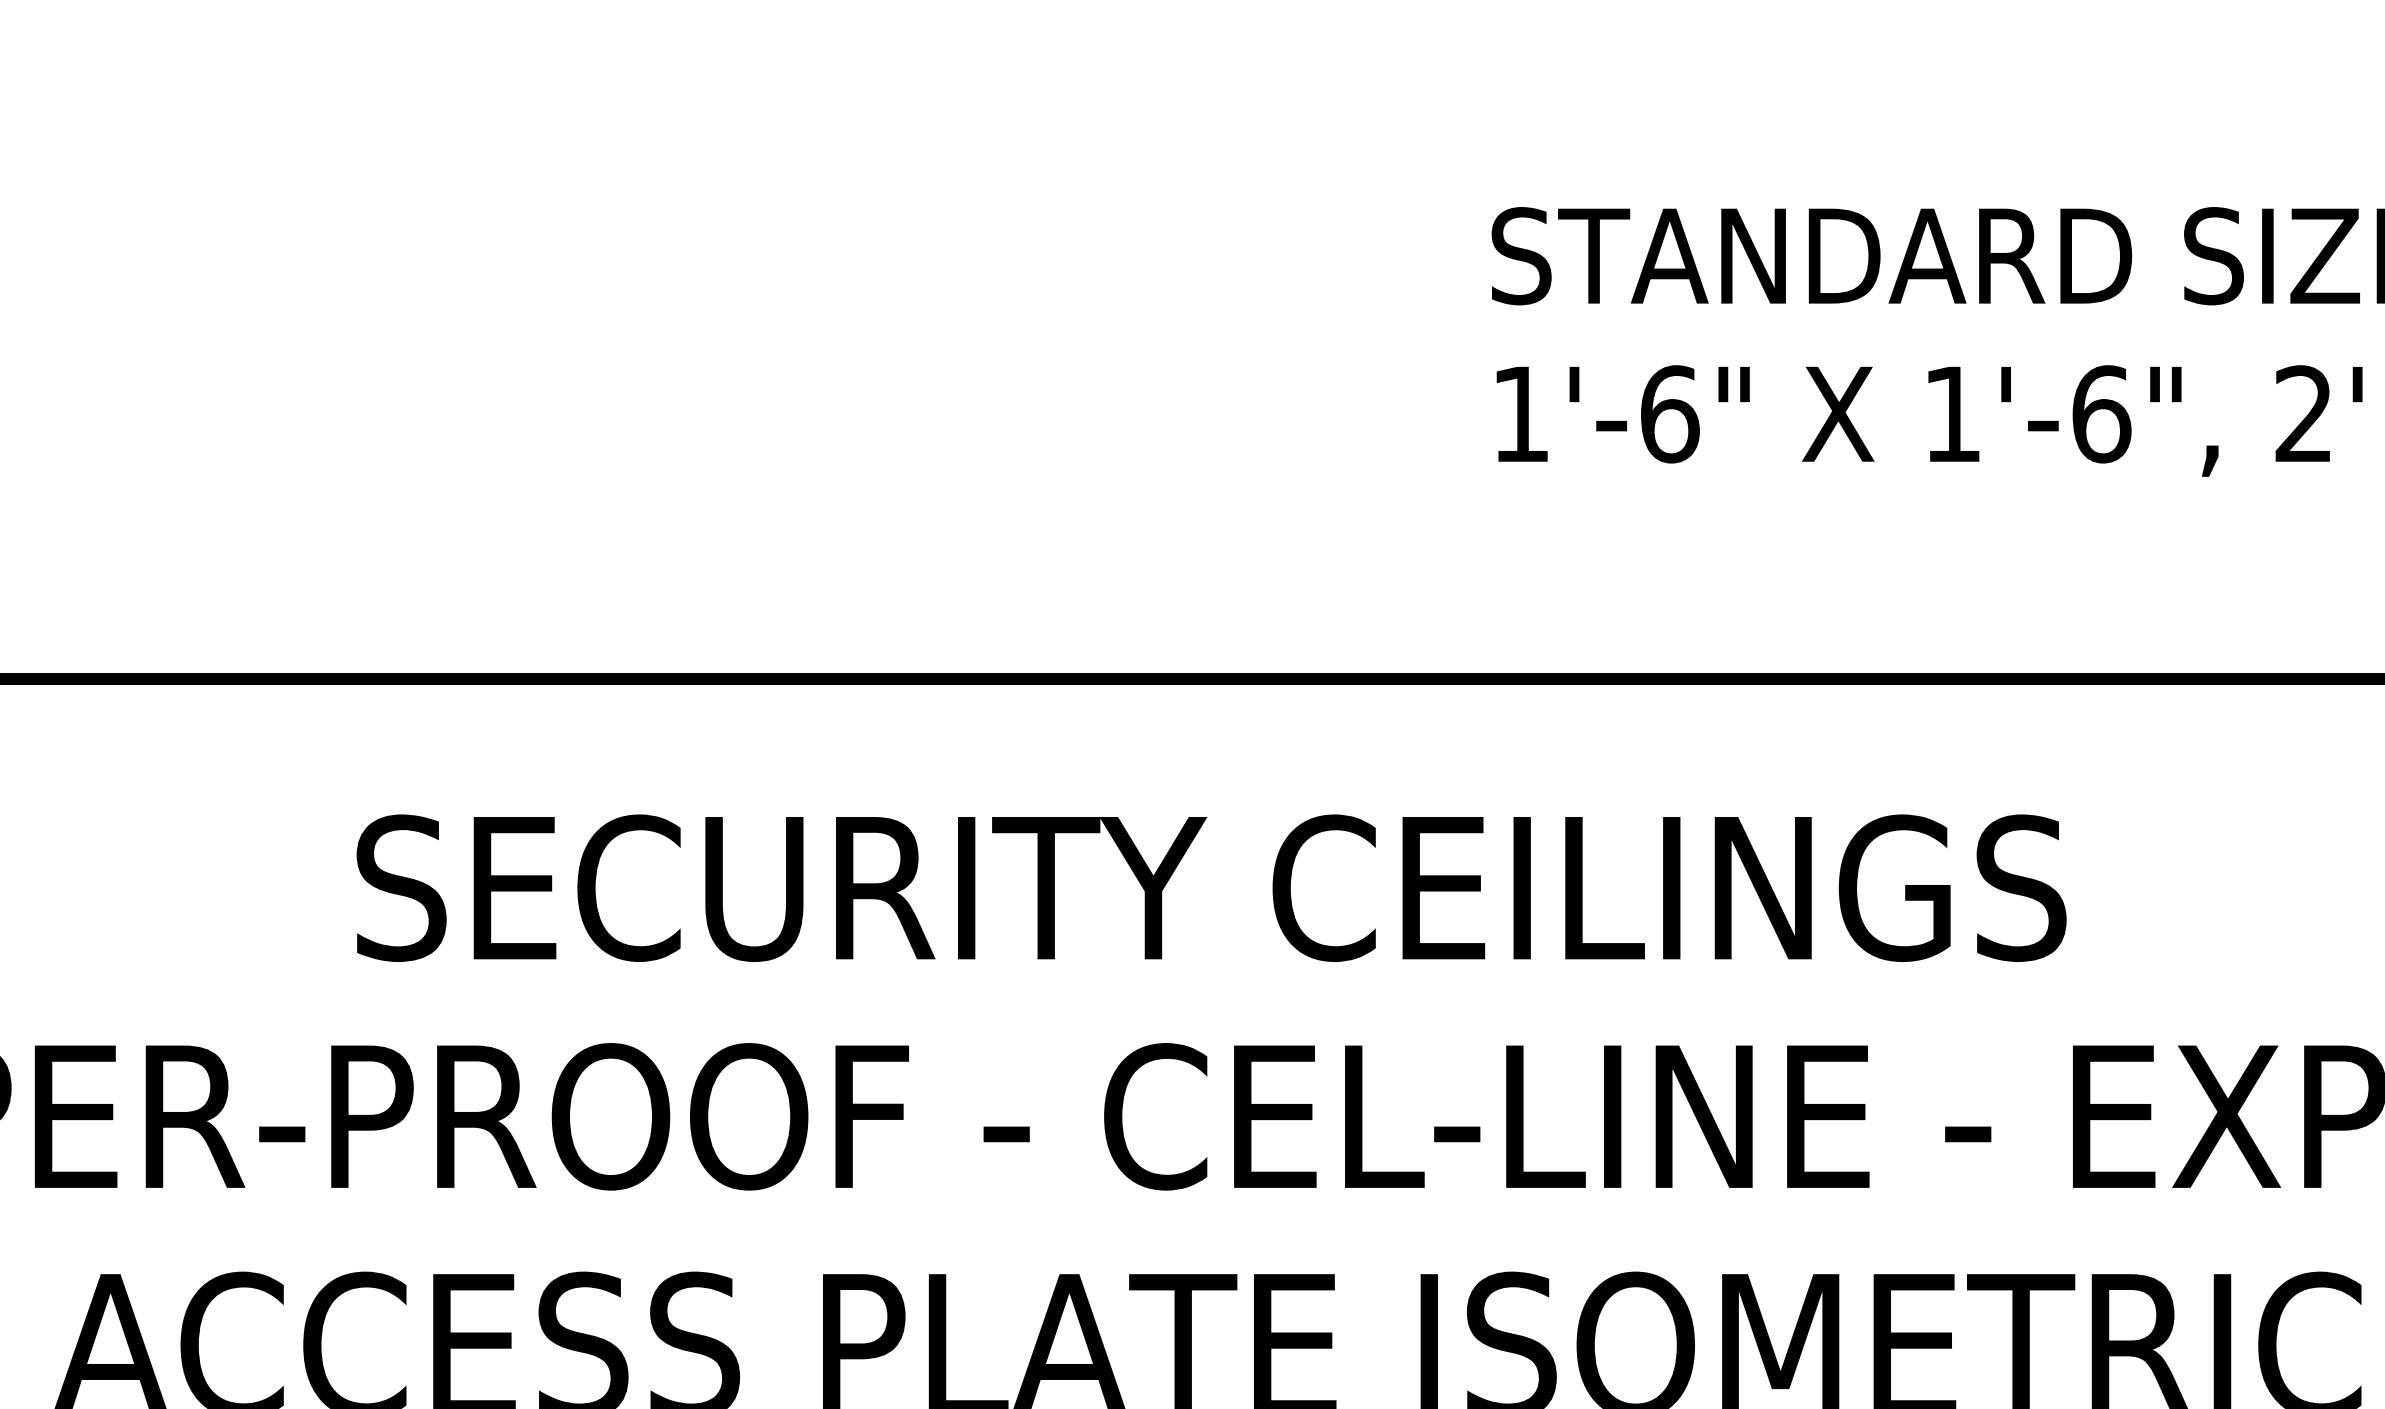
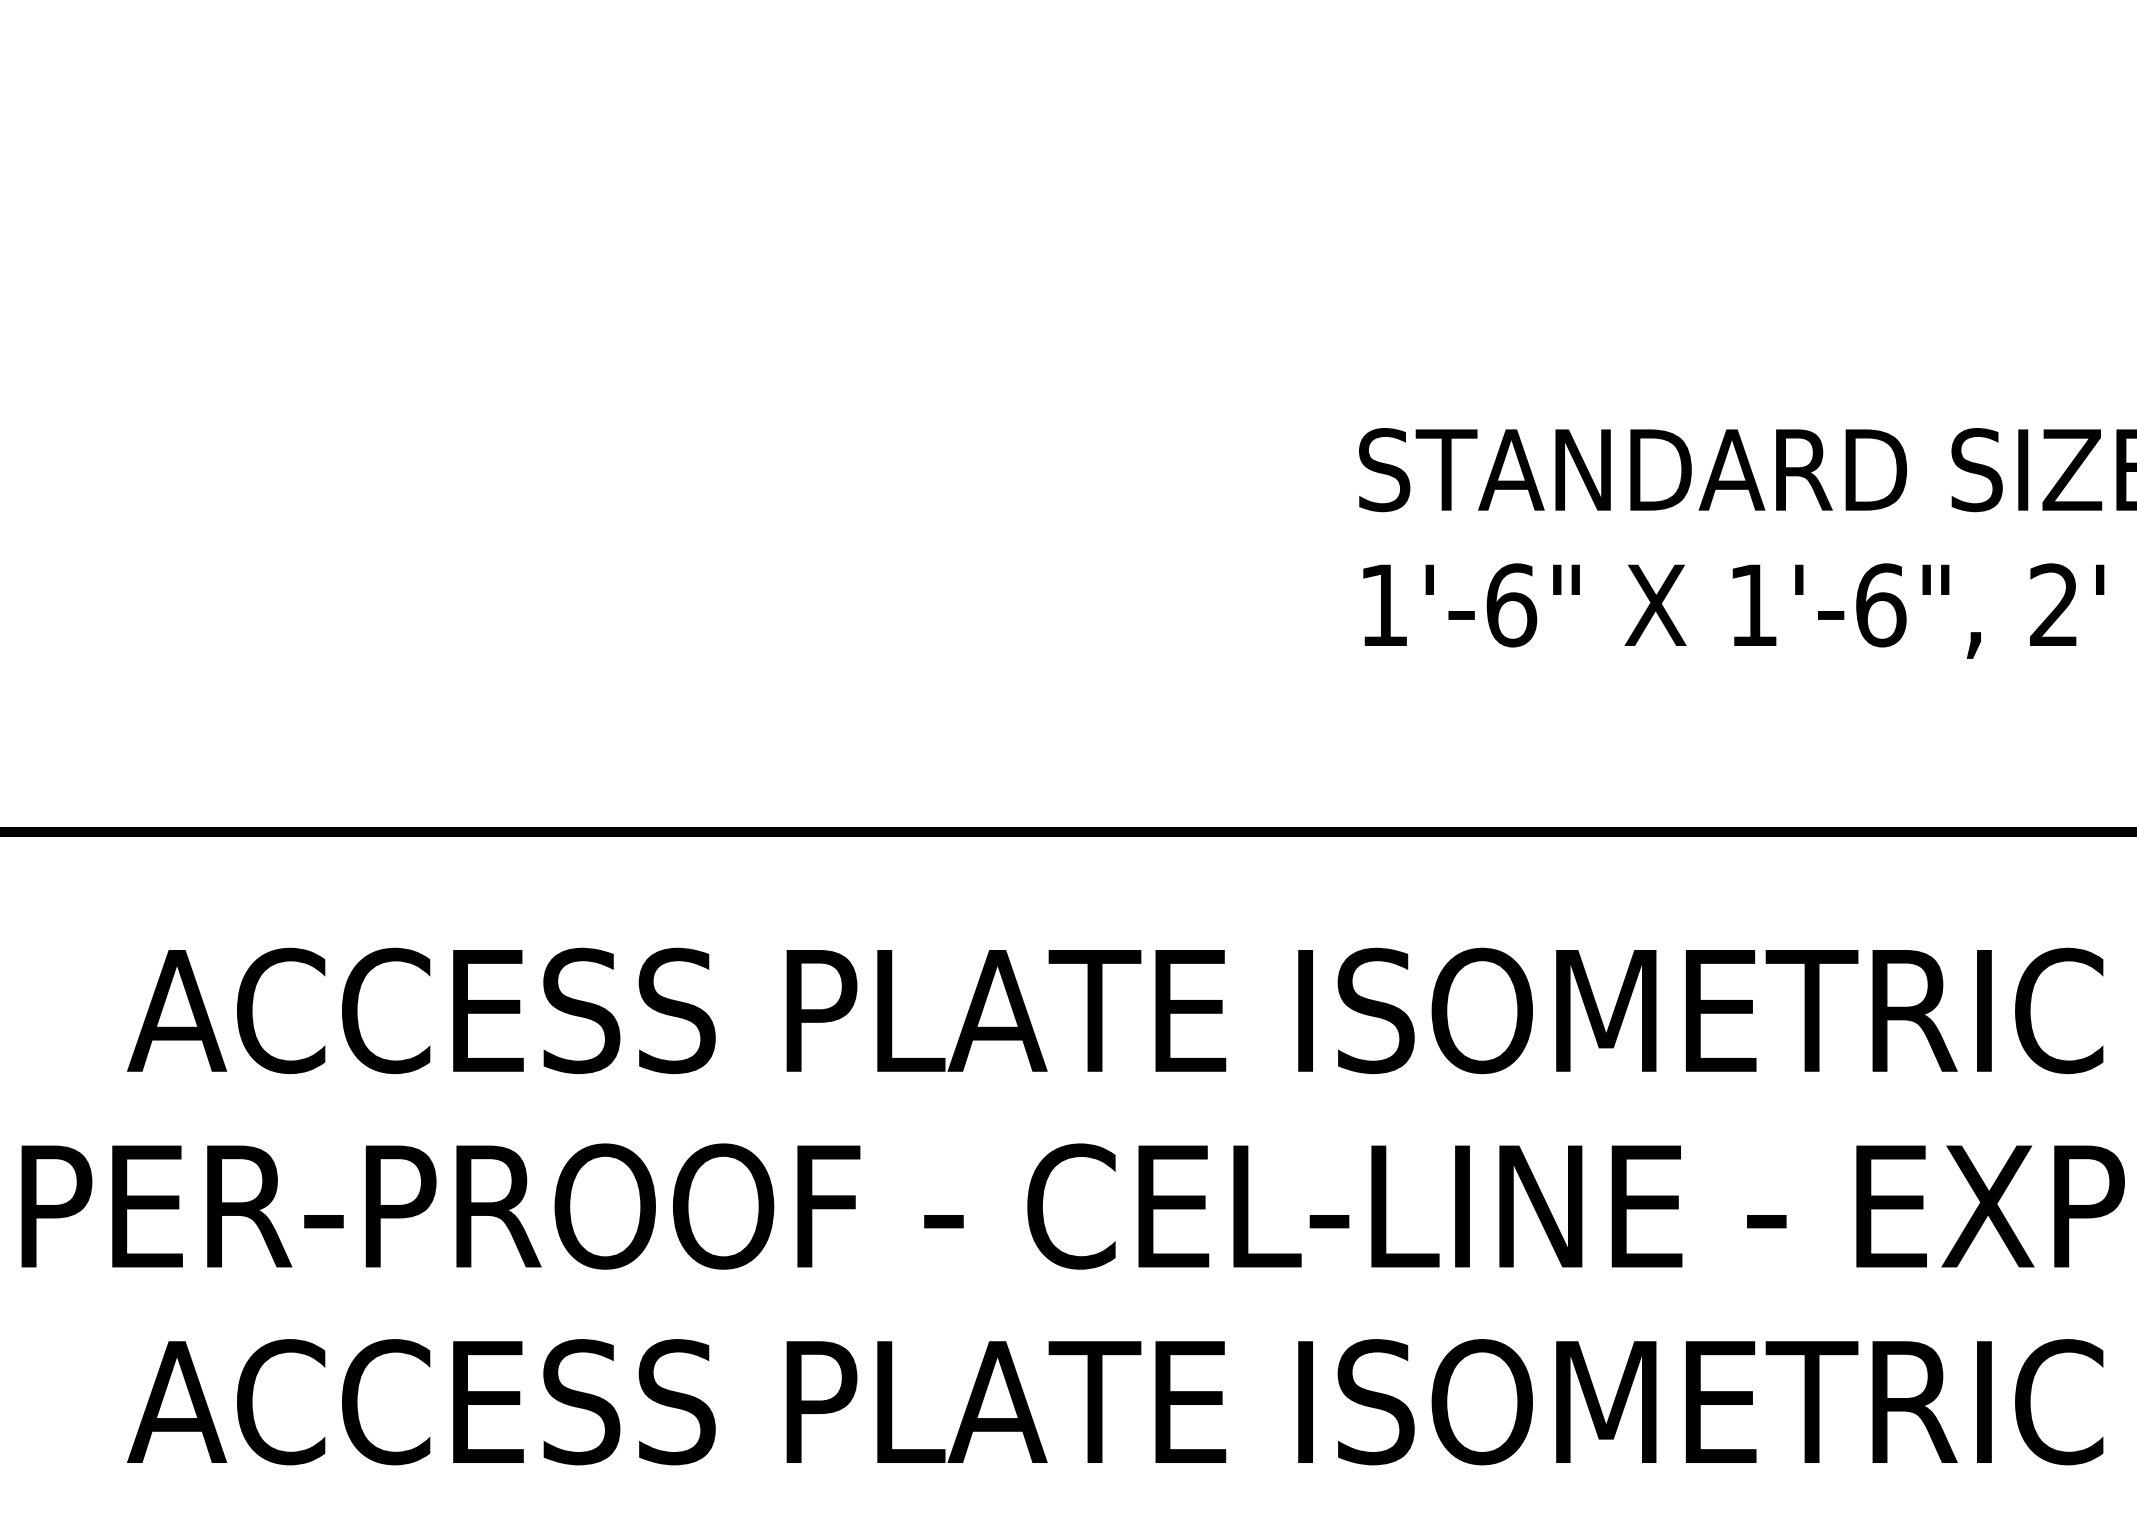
text: (1207, 887) -> (1115, 1010), SECURITY CEILINGS -> ACCESS PLATE ISOMETRIC

